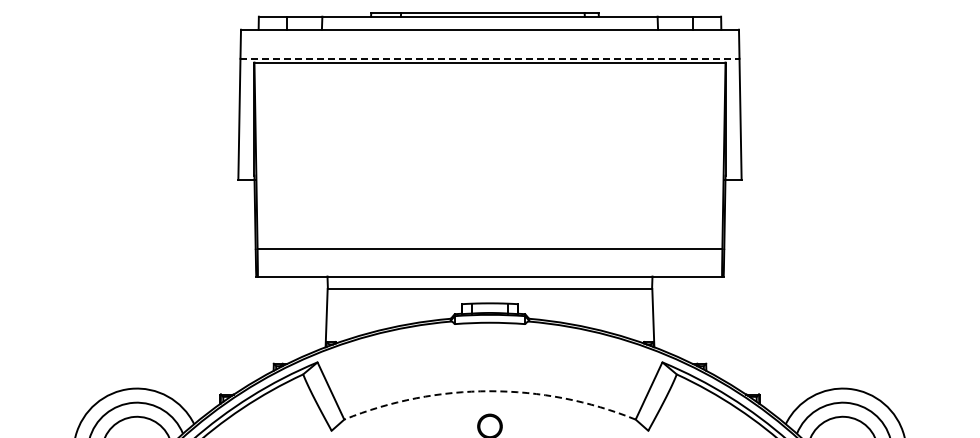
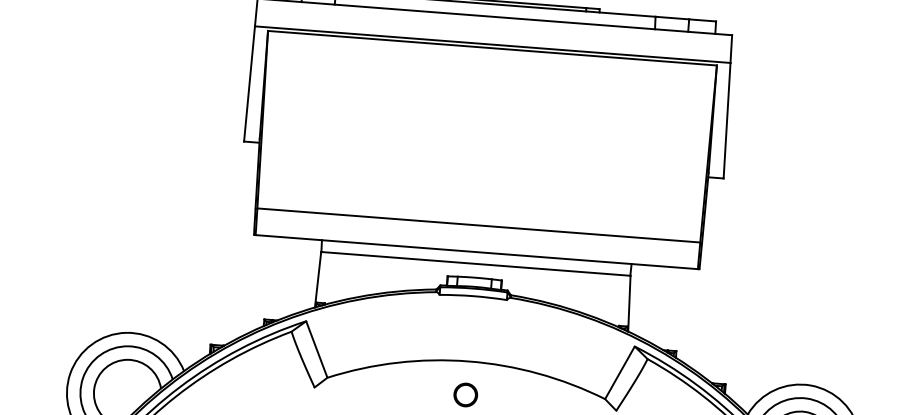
line: (490, 58) -> (493, 44), dashed -> solid
arc: (489, 391) -> (467, 361), dashed -> solid

